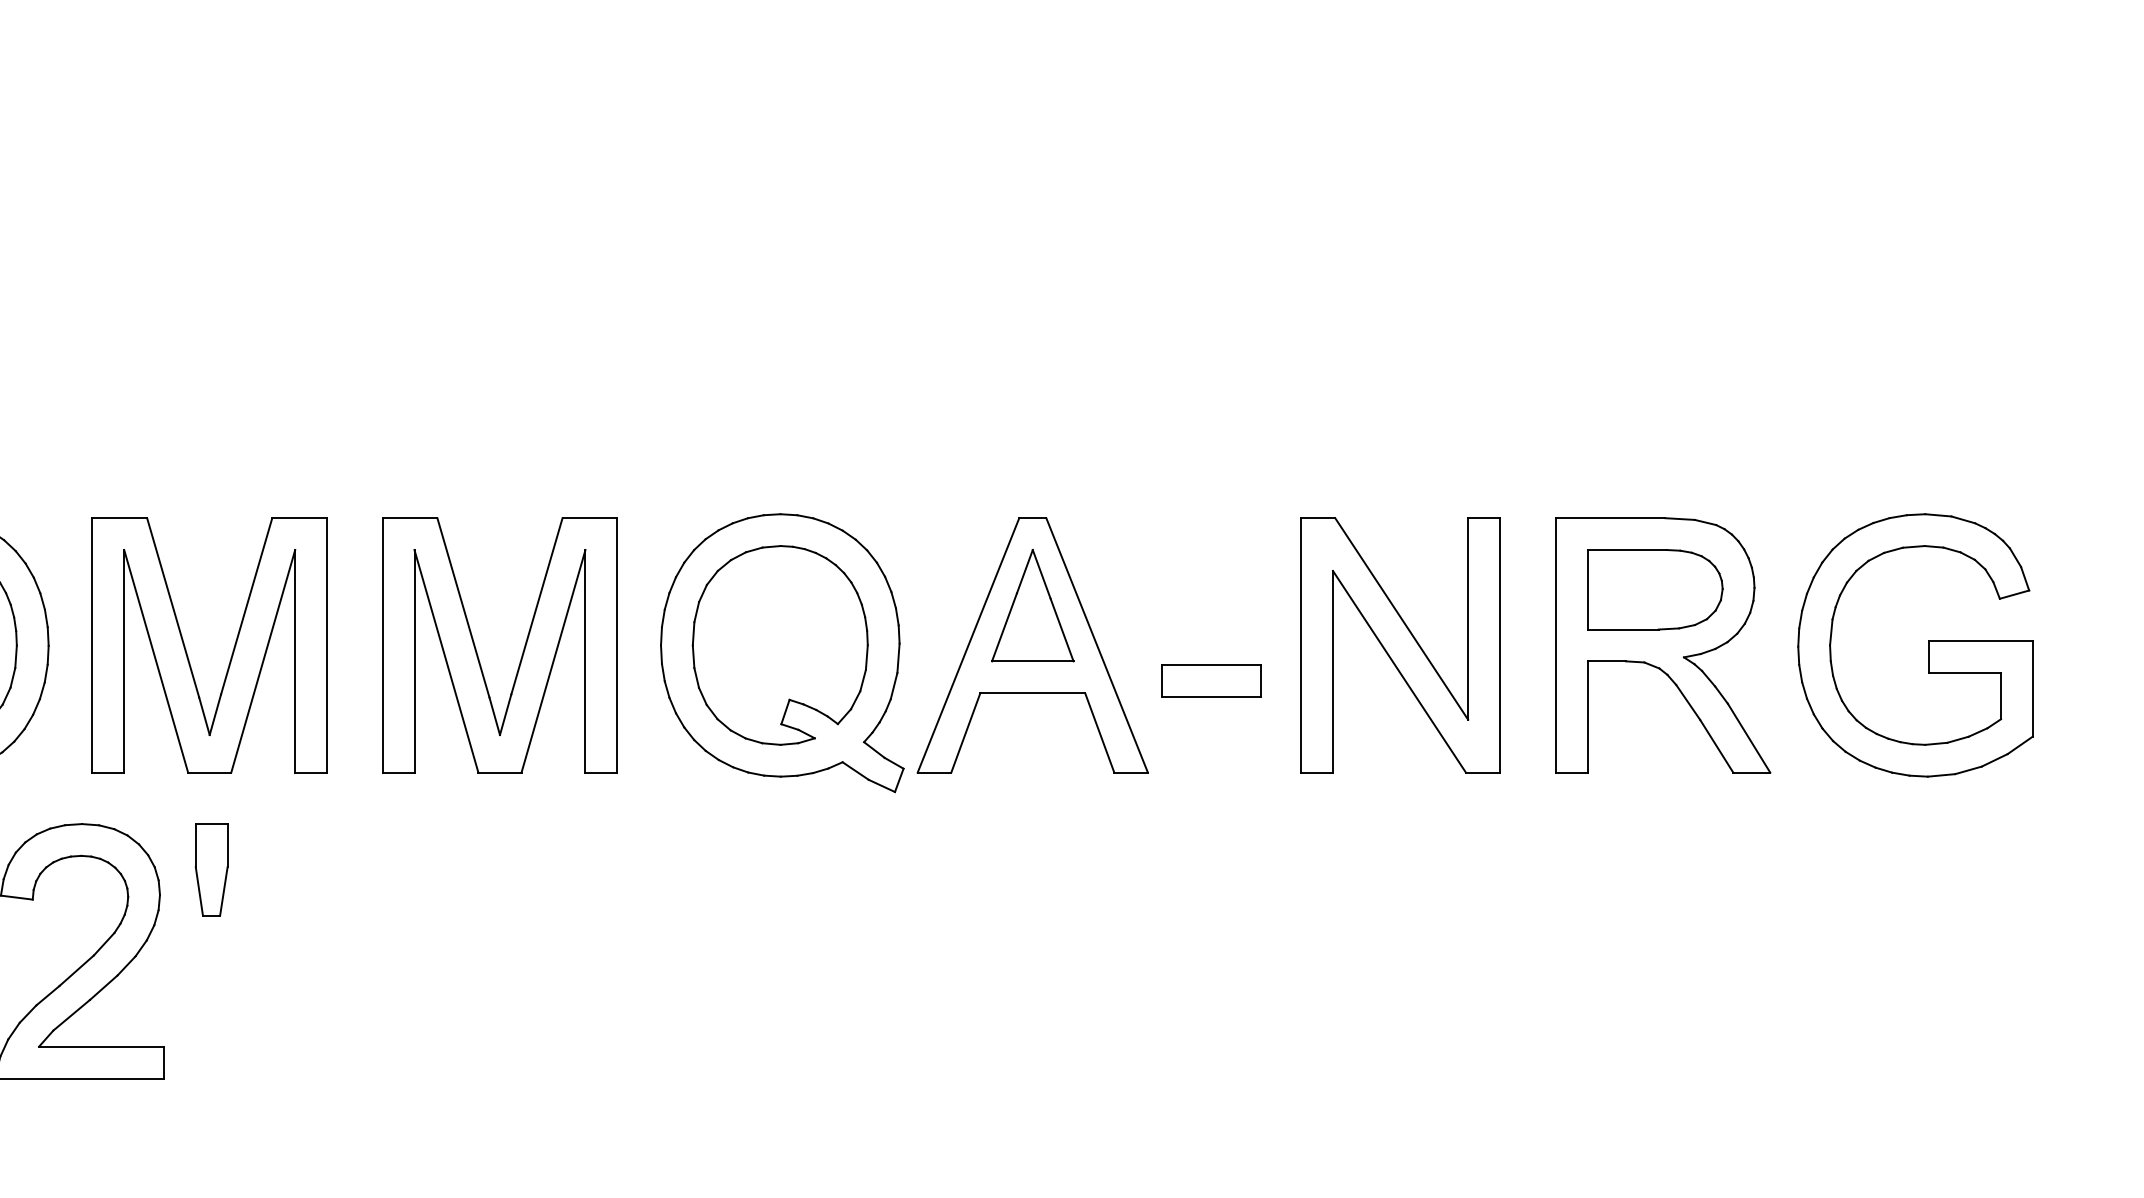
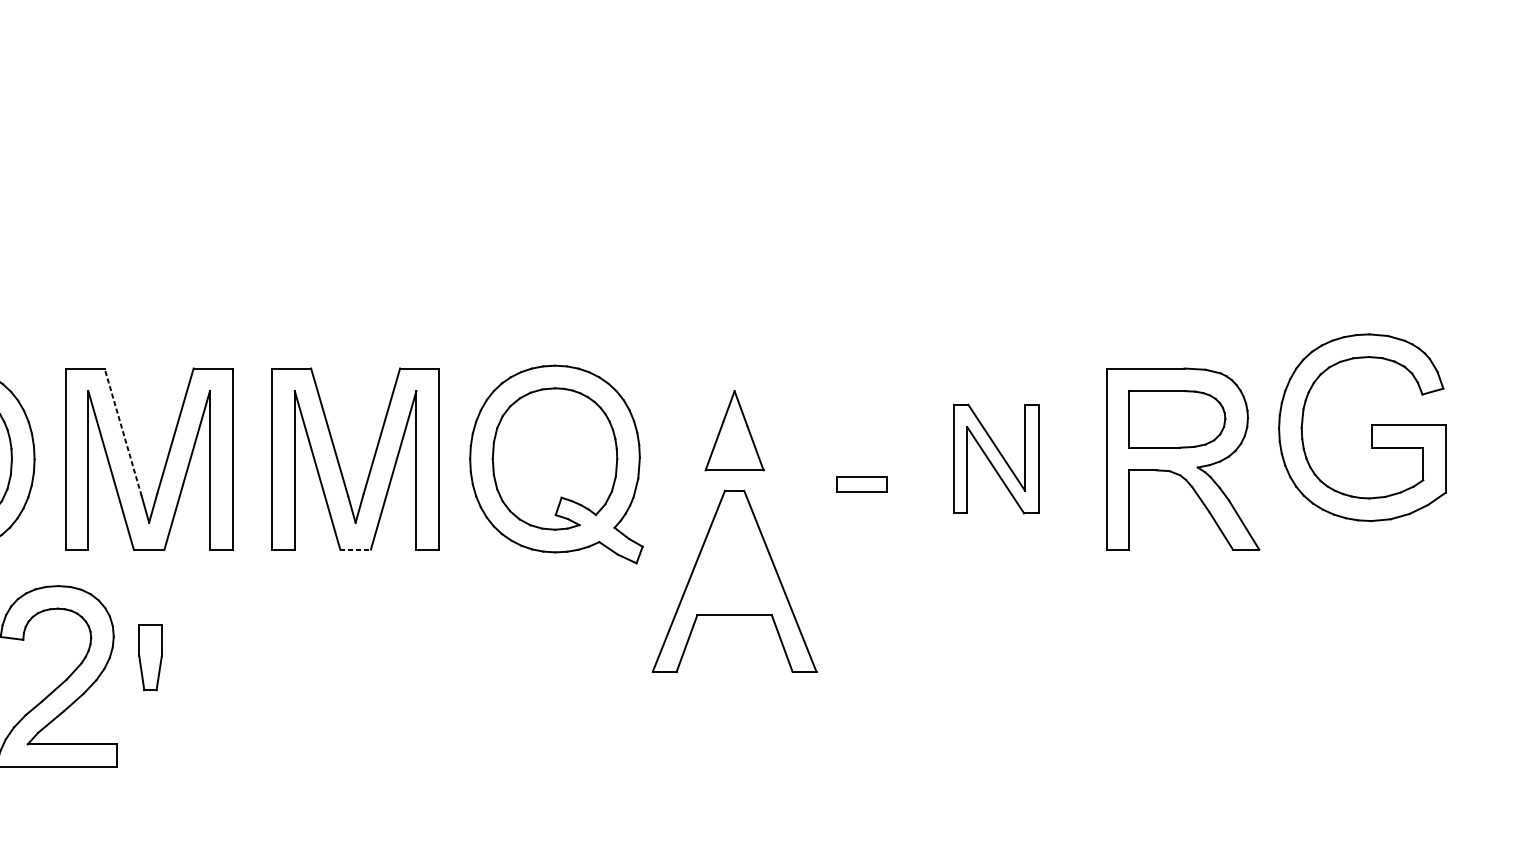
line: (173, 607) -> (123, 432), solid -> dashed
part: (1032, 645) -> (734, 581), moved
part: (1400, 645) -> (996, 459), size x0.6
part: (1928, 645) -> (1371, 427), moved
part: (1211, 680) -> (861, 483), size x0.7
line: (499, 772) -> (355, 549), solid -> dashed
part: (211, 869) -> (150, 657), moved

